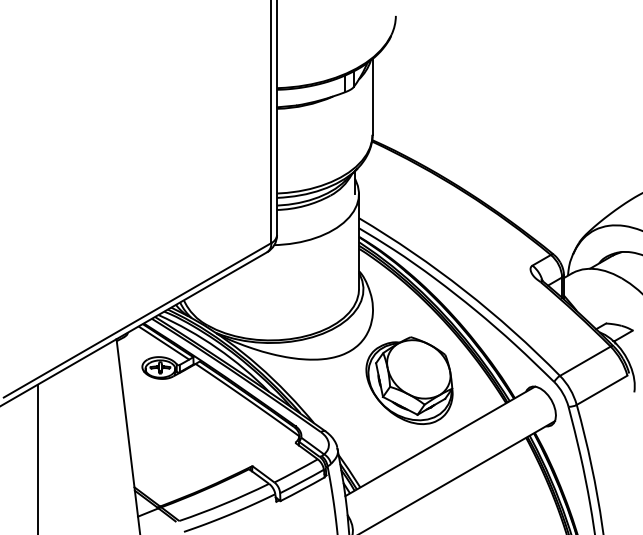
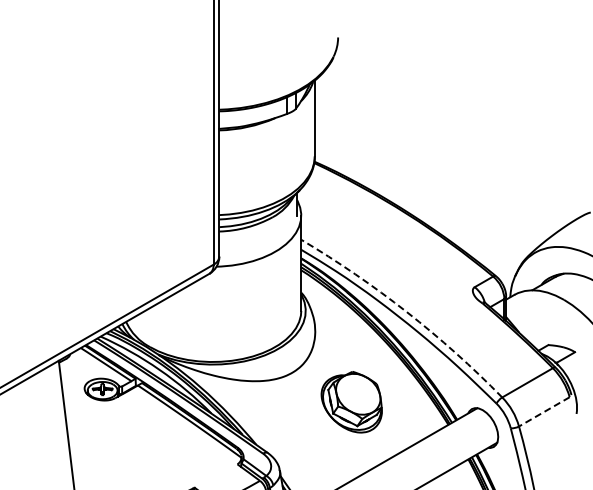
arc: (464, 290) -> (406, 312), solid -> dashed
part: (409, 380) -> (351, 402), size x0.7
line: (601, 390) -> (543, 412), solid -> dashed

